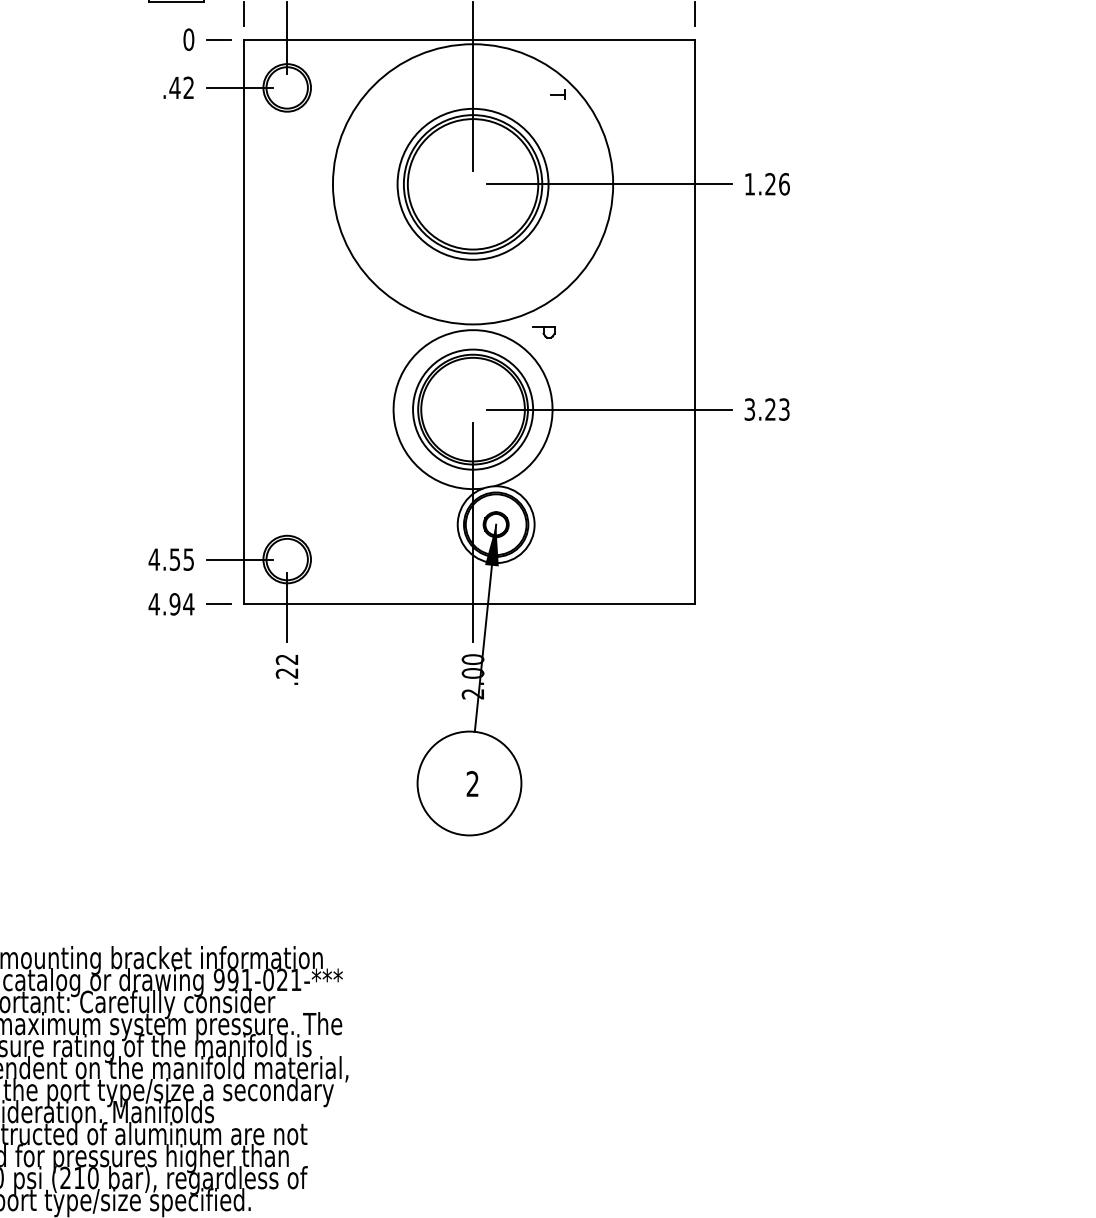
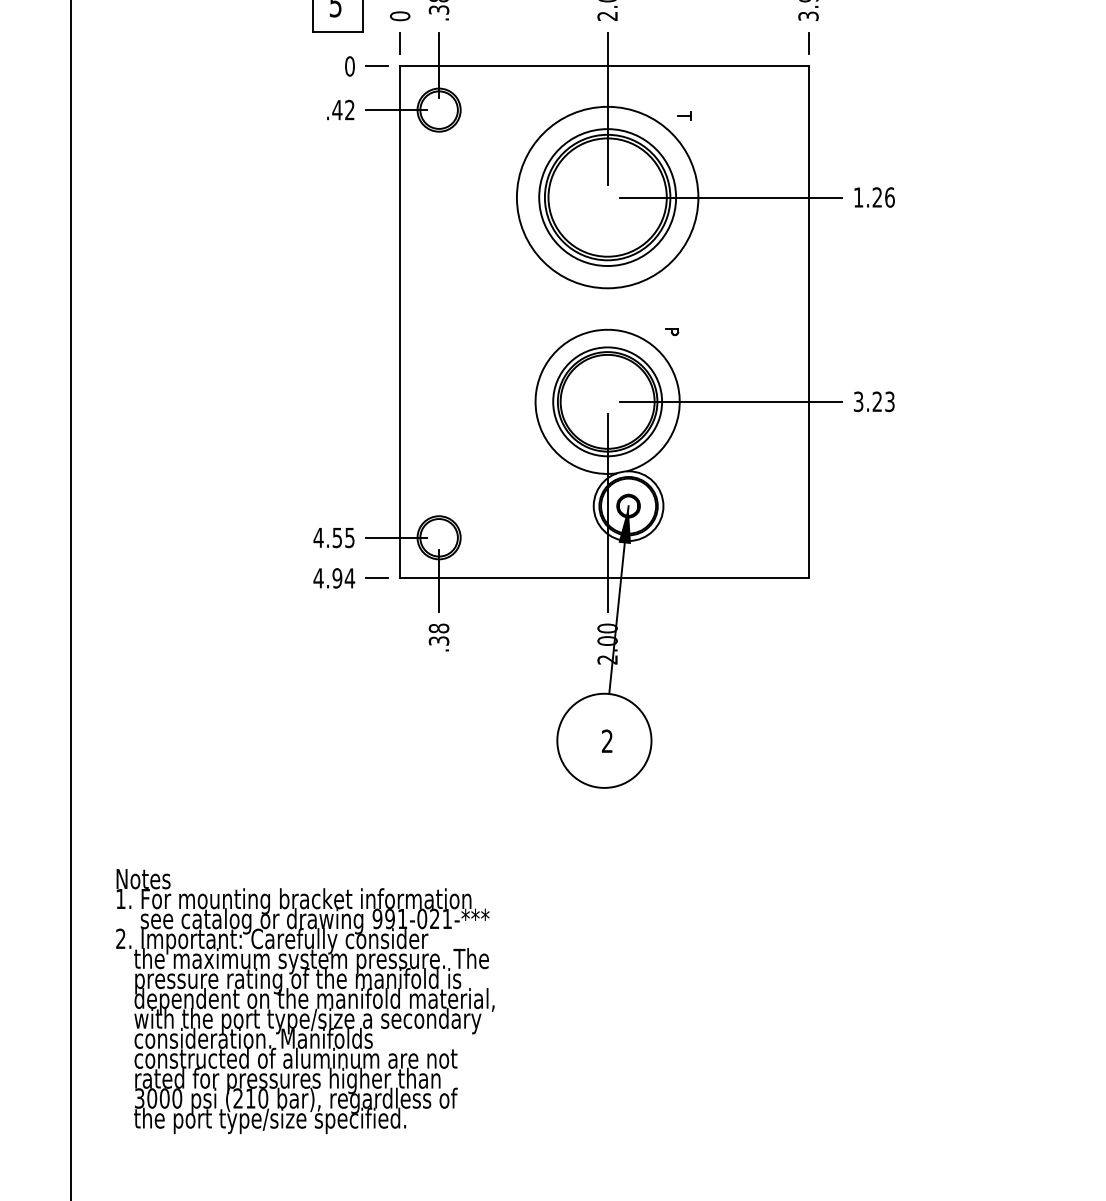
circle: (472, 184) -> (607, 197), size x0.71
part: (544, 332) -> (672, 331), size x0.62
text: (286, 666) -> (438, 634), .22 -> .38

